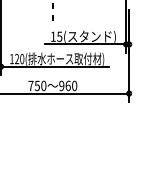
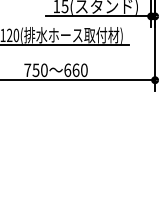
text: (61, 85) -> (67, 69), 960 -> 660

